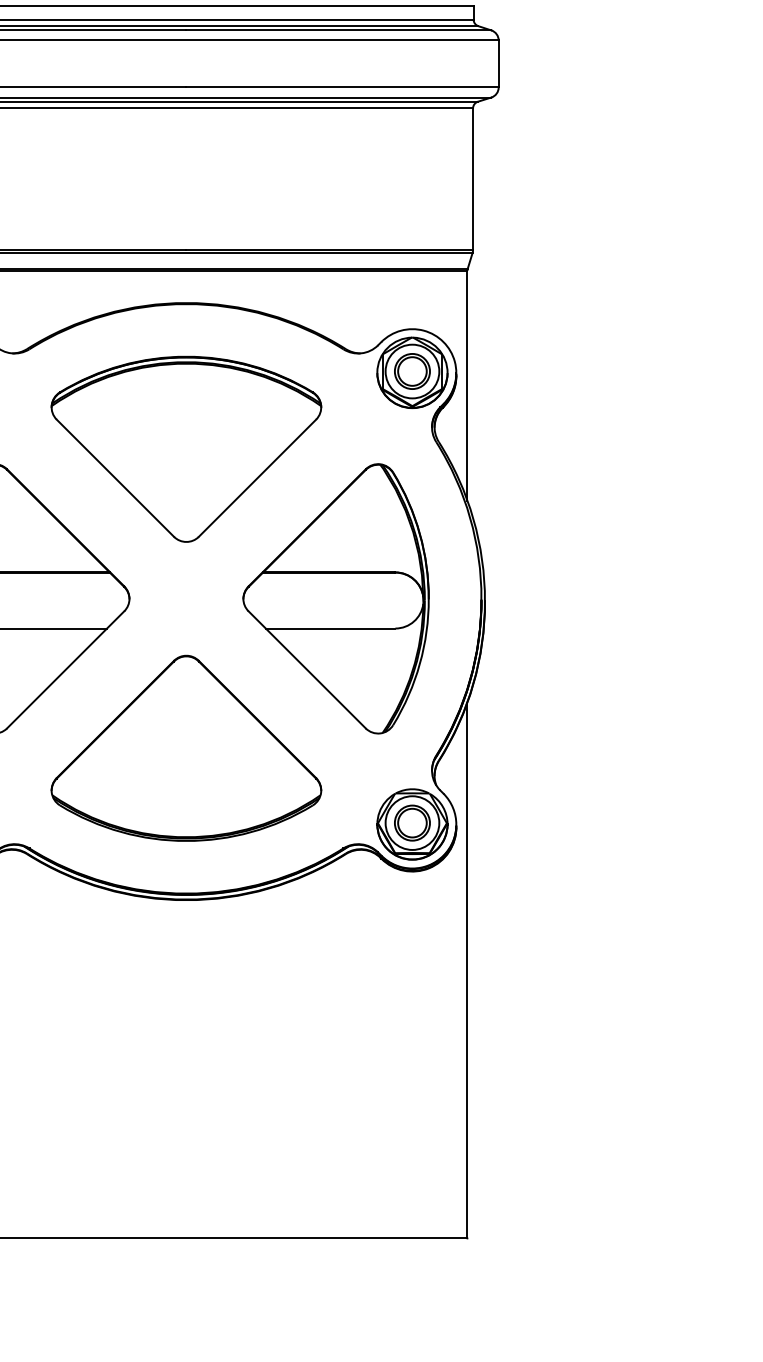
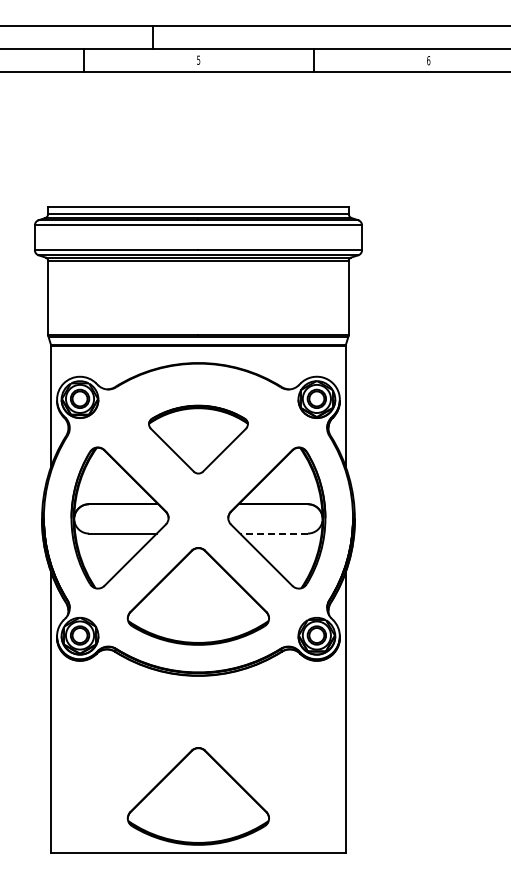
part: (186, 448) -> (198, 439), size x0.7
line: (331, 628) -> (274, 533), solid -> dashed
part: (184, 1130) -> (197, 796), added

